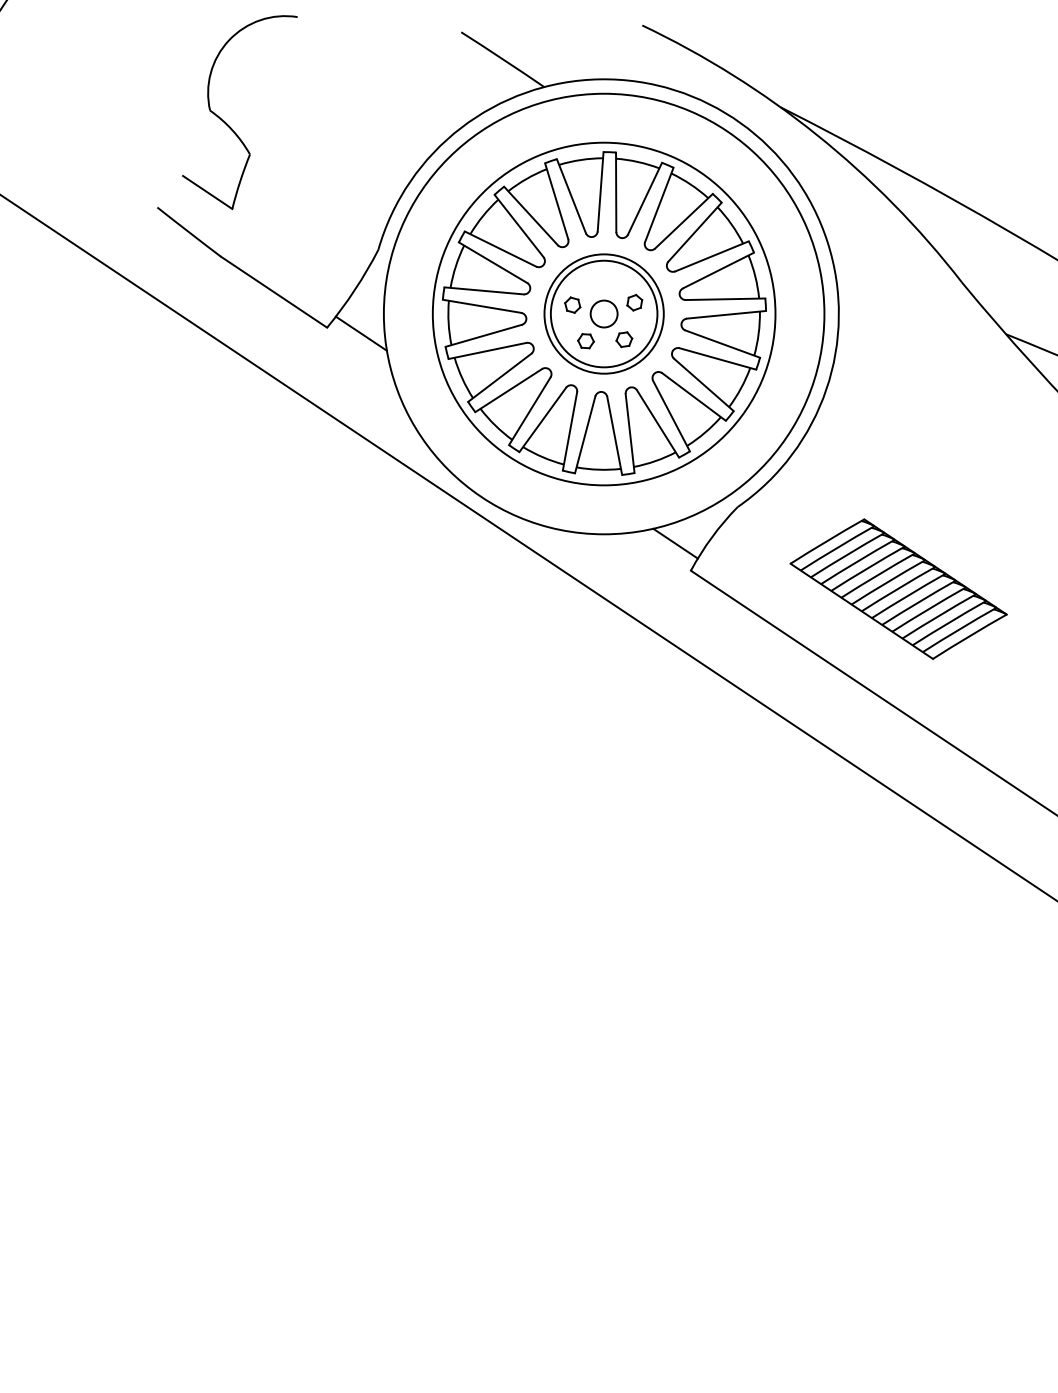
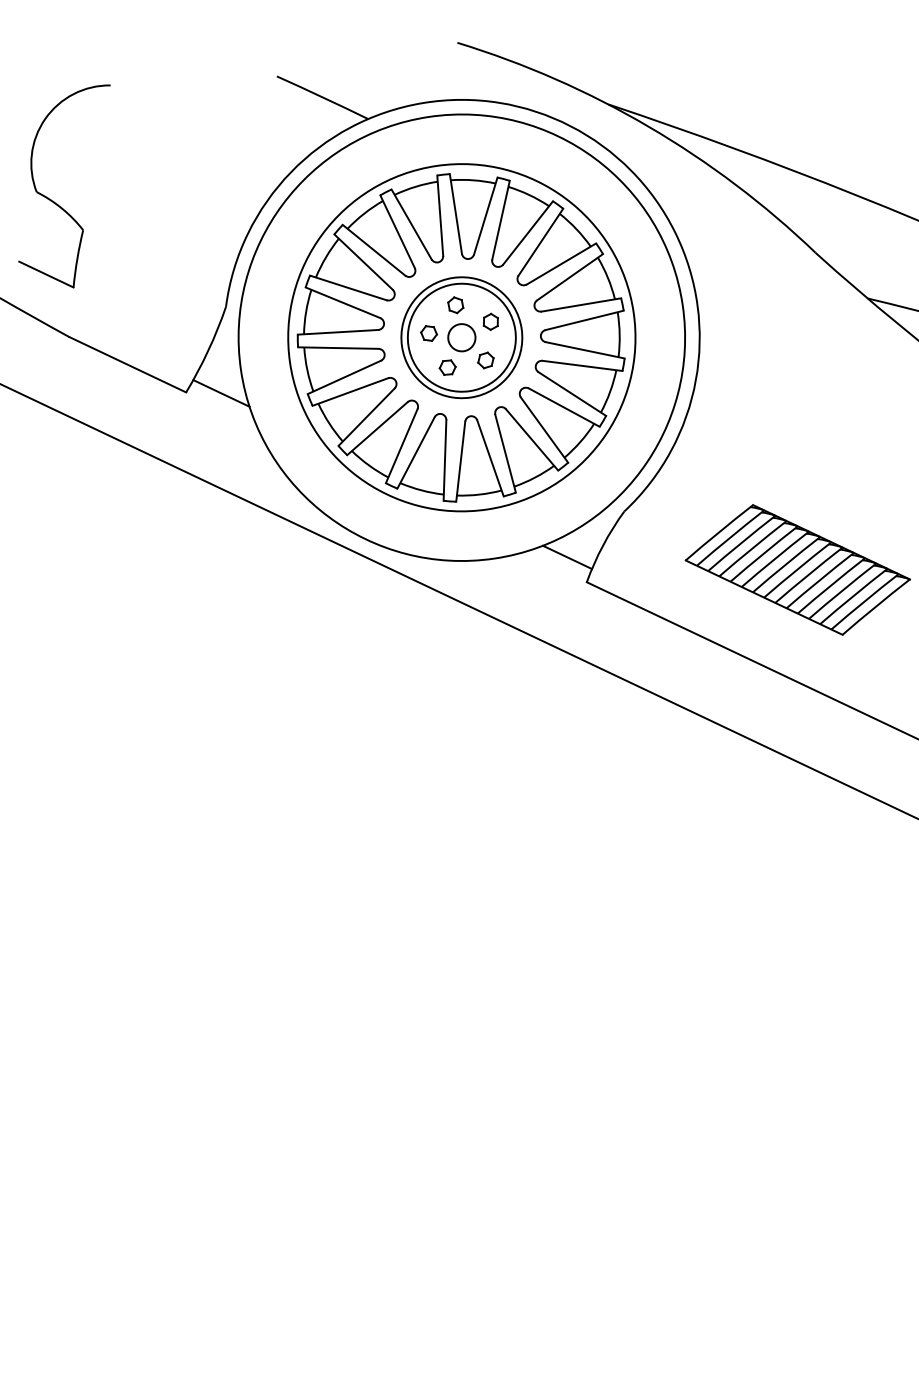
part: (602, 281) -> (455, 305), added

